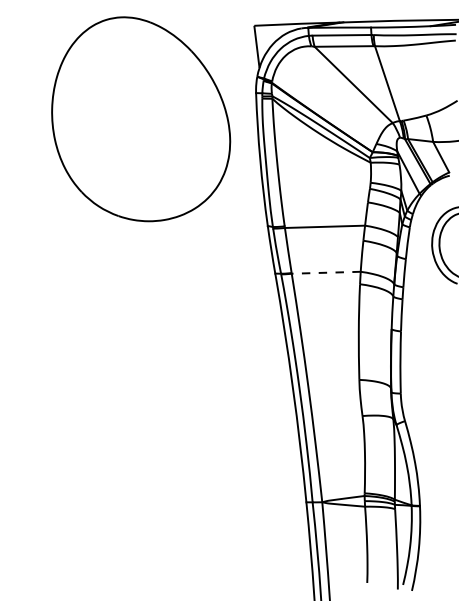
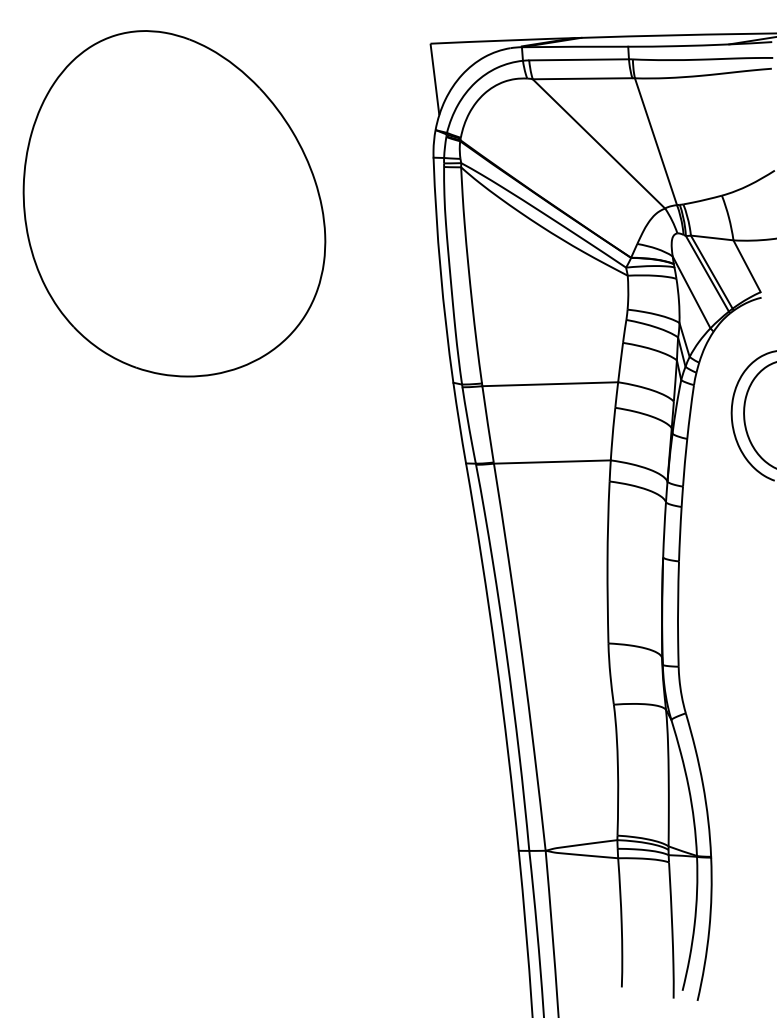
part: (141, 119) -> (175, 204), moved
line: (325, 272) -> (551, 461), dashed -> solid

